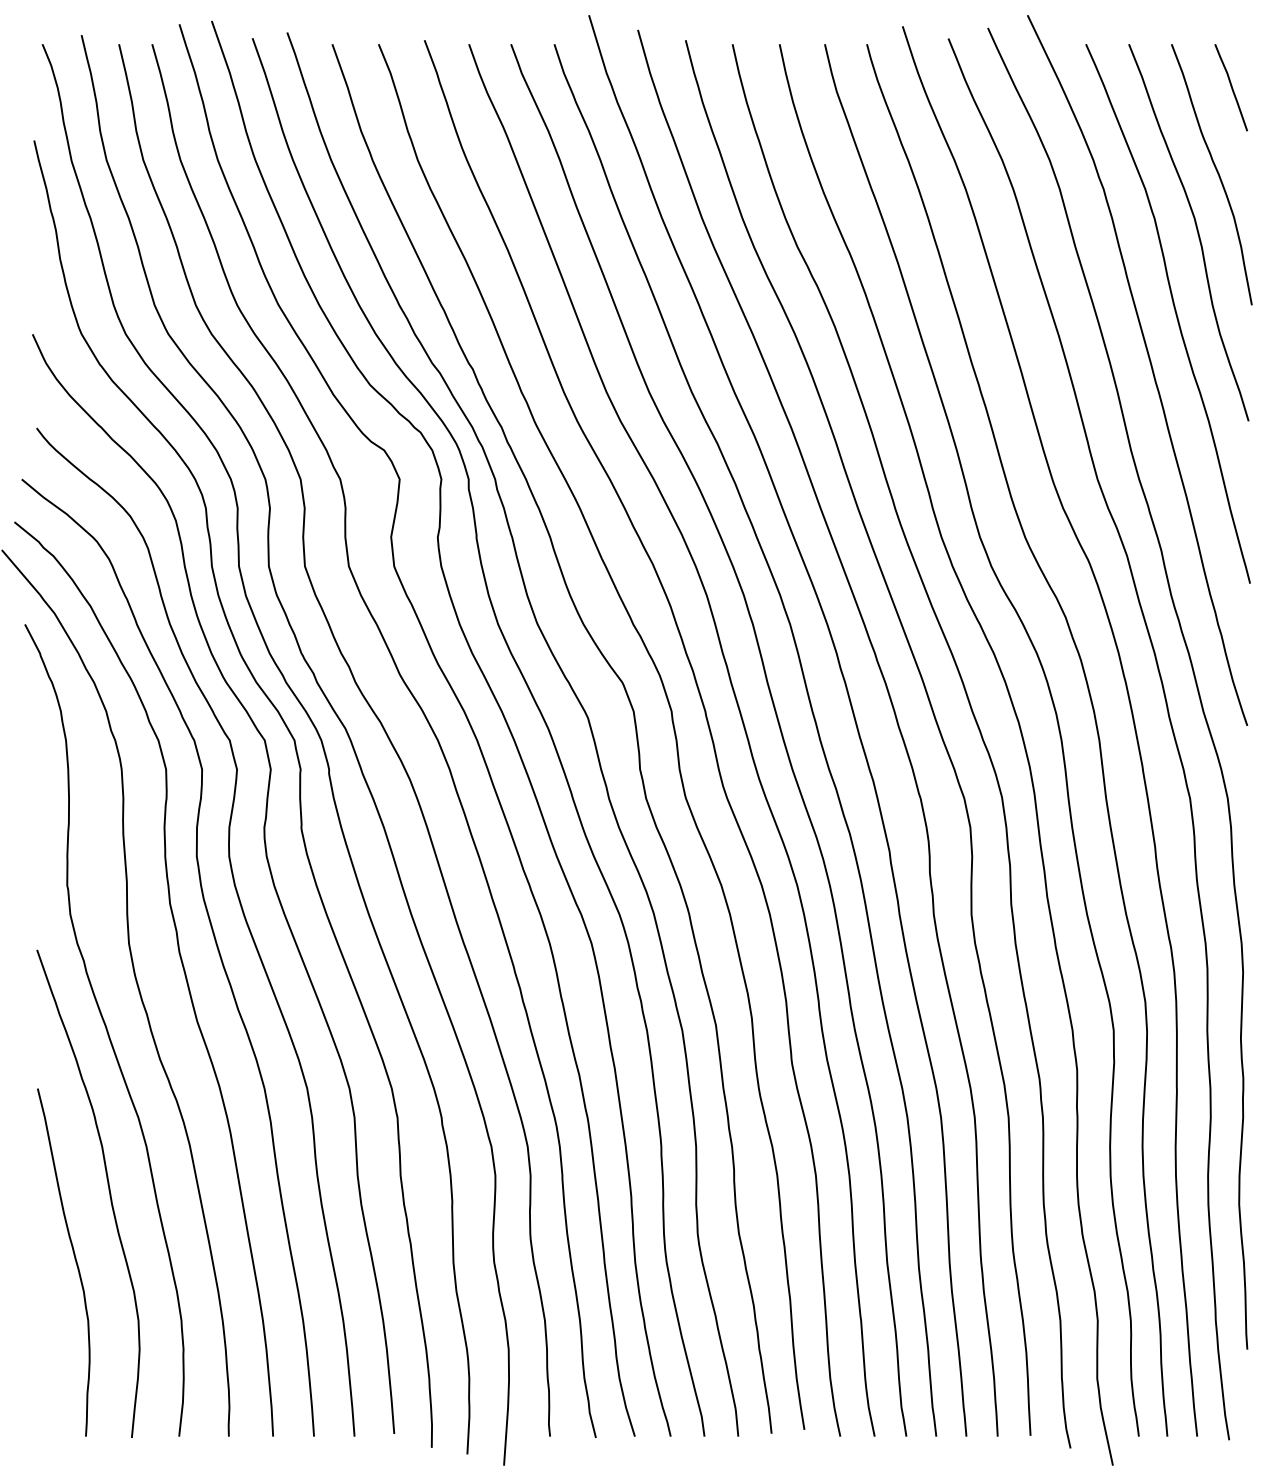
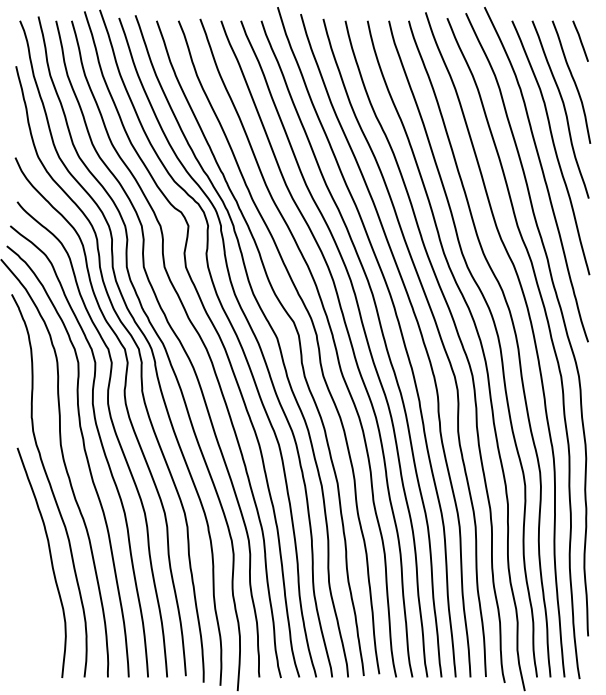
curve: (73, 1258) -> (34, 593), removed

